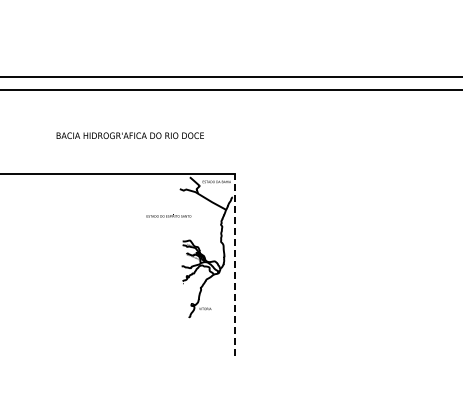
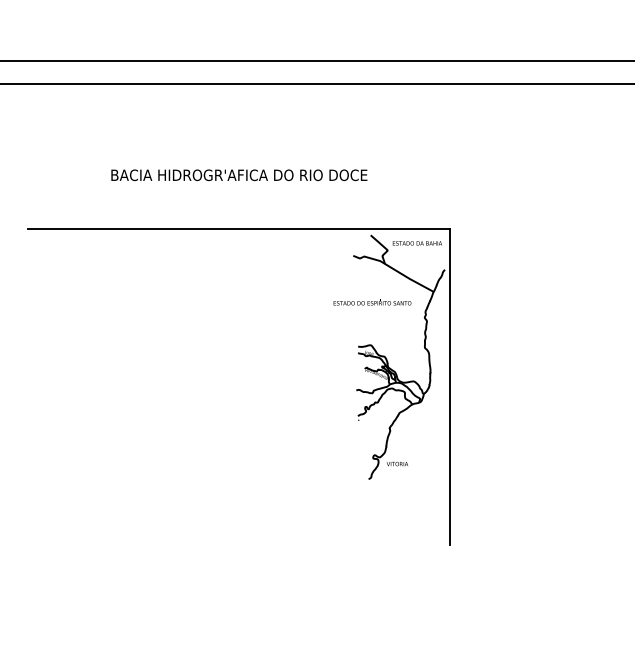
text: (129, 135) -> (237, 174), moved
text: (168, 215) -> (371, 301), moved
line: (235, 264) -> (449, 386), dashed -> solid

